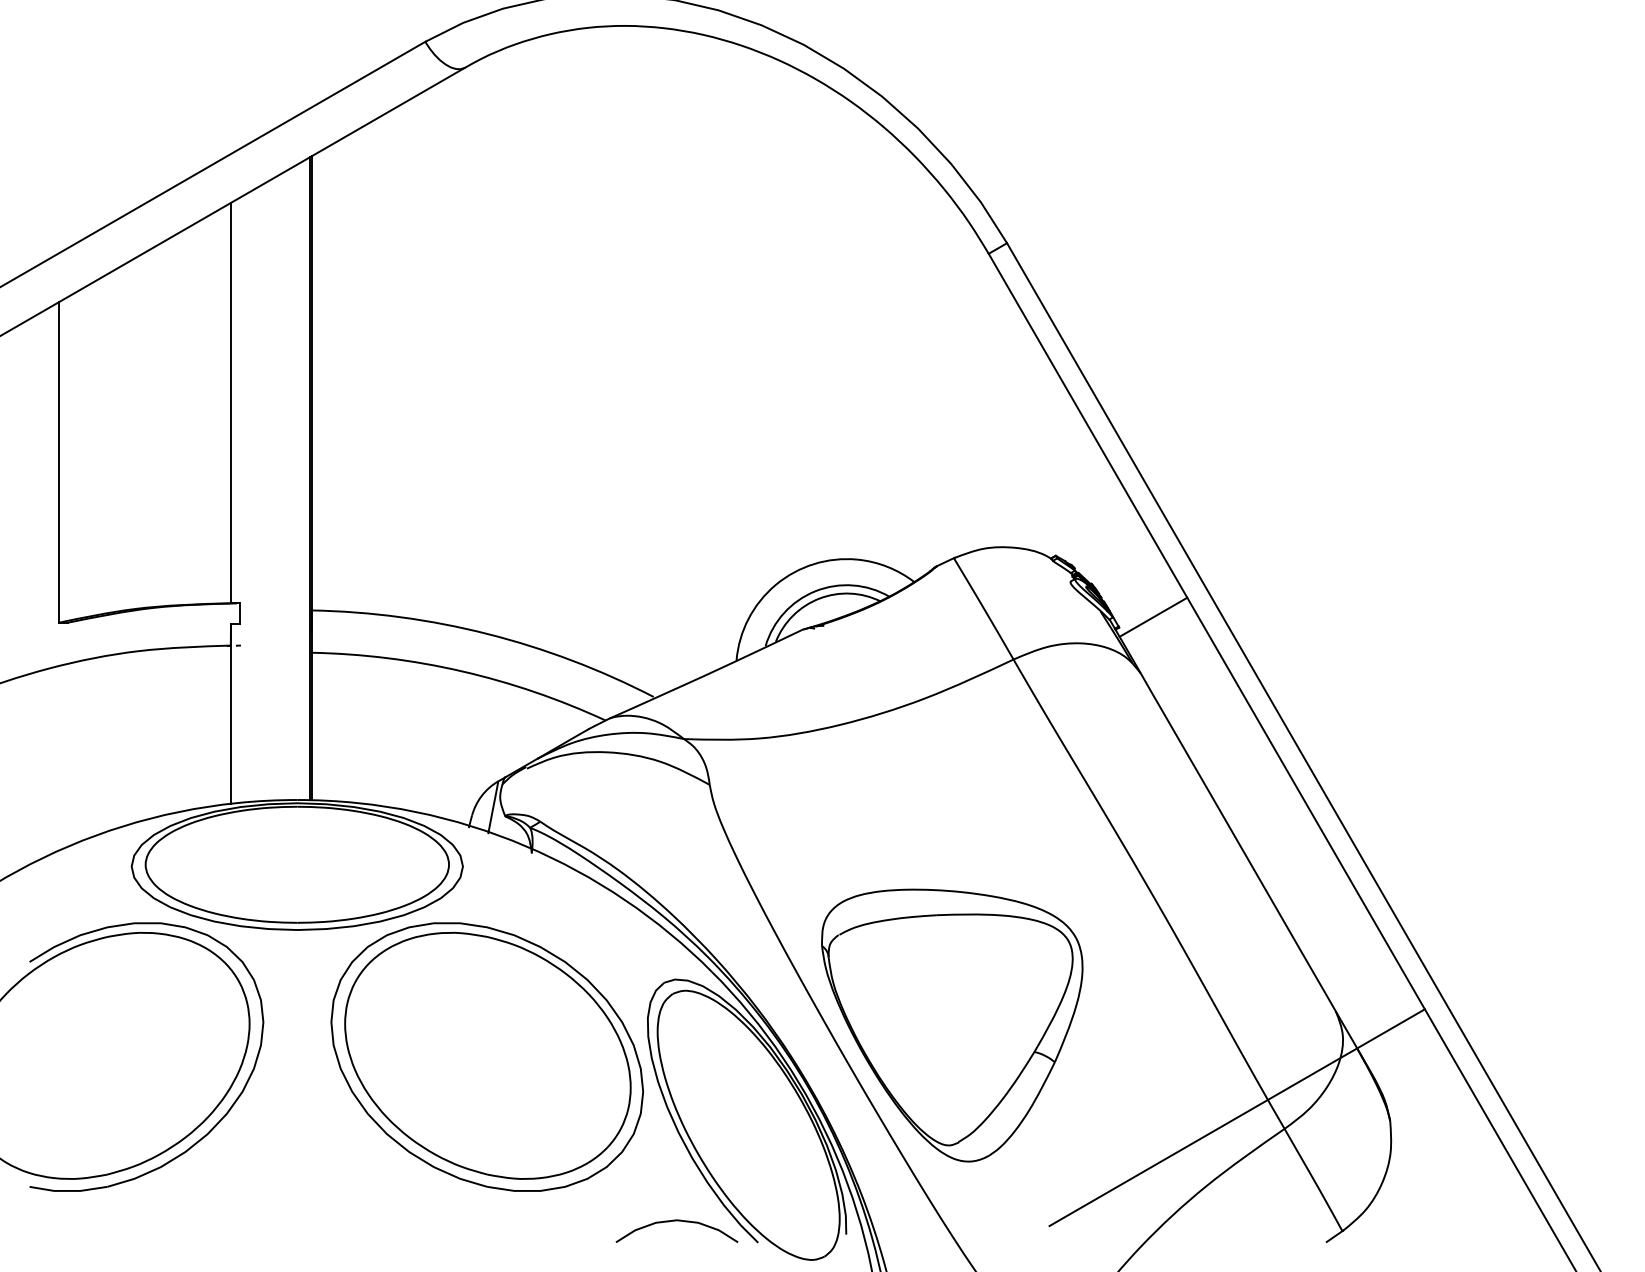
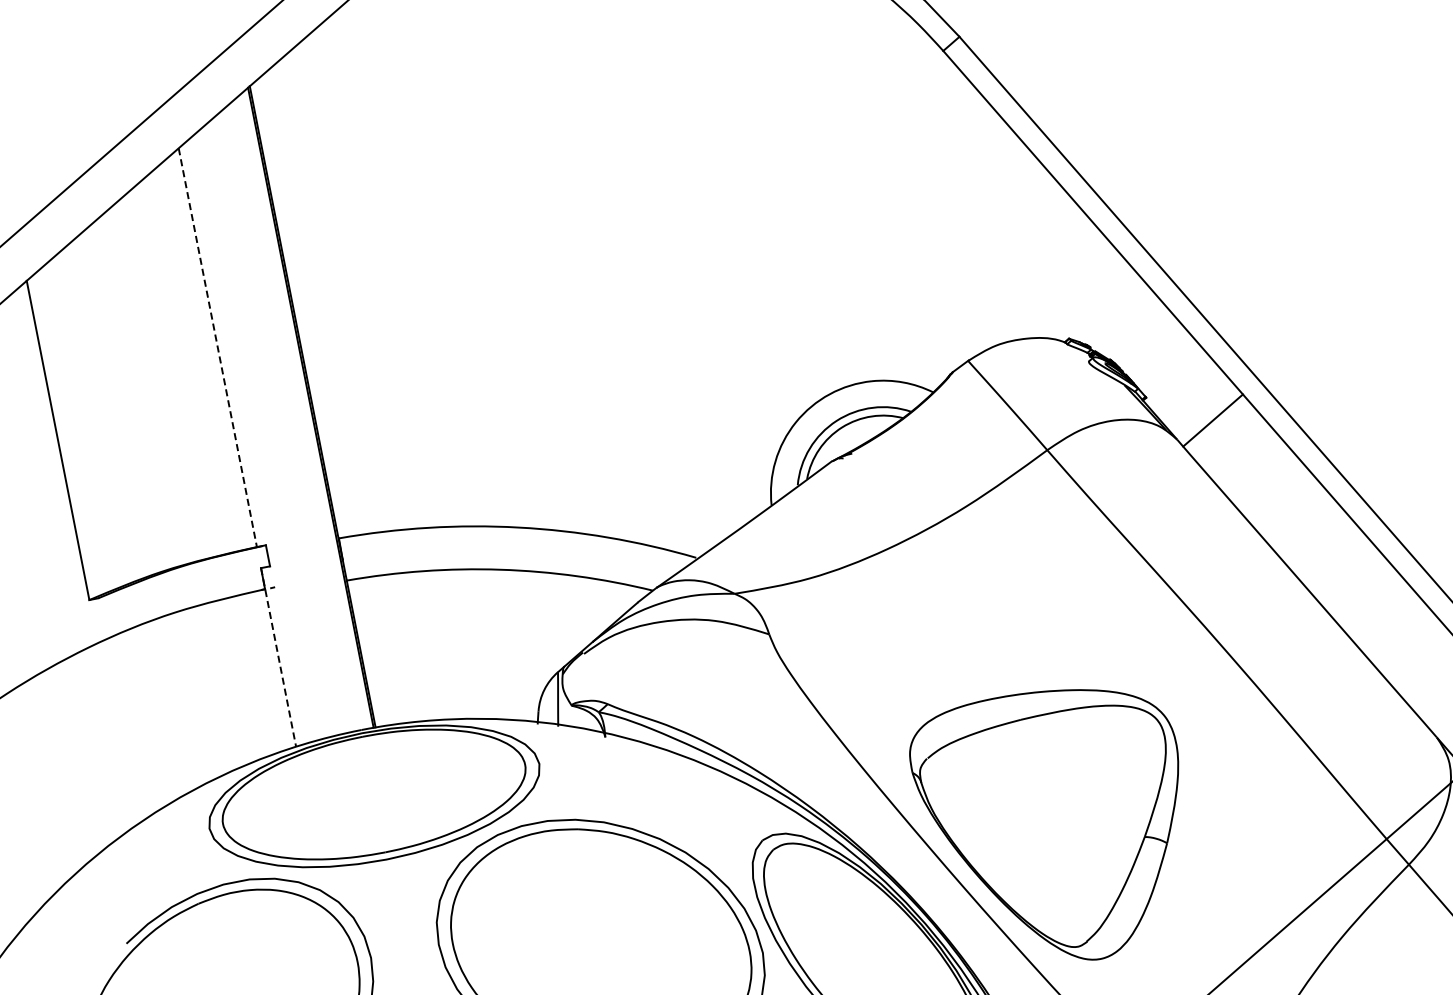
line: (230, 403) -> (217, 348), solid -> dashed
line: (1153, 616) -> (1212, 419), moved
line: (230, 714) -> (278, 657), solid -> dashed

